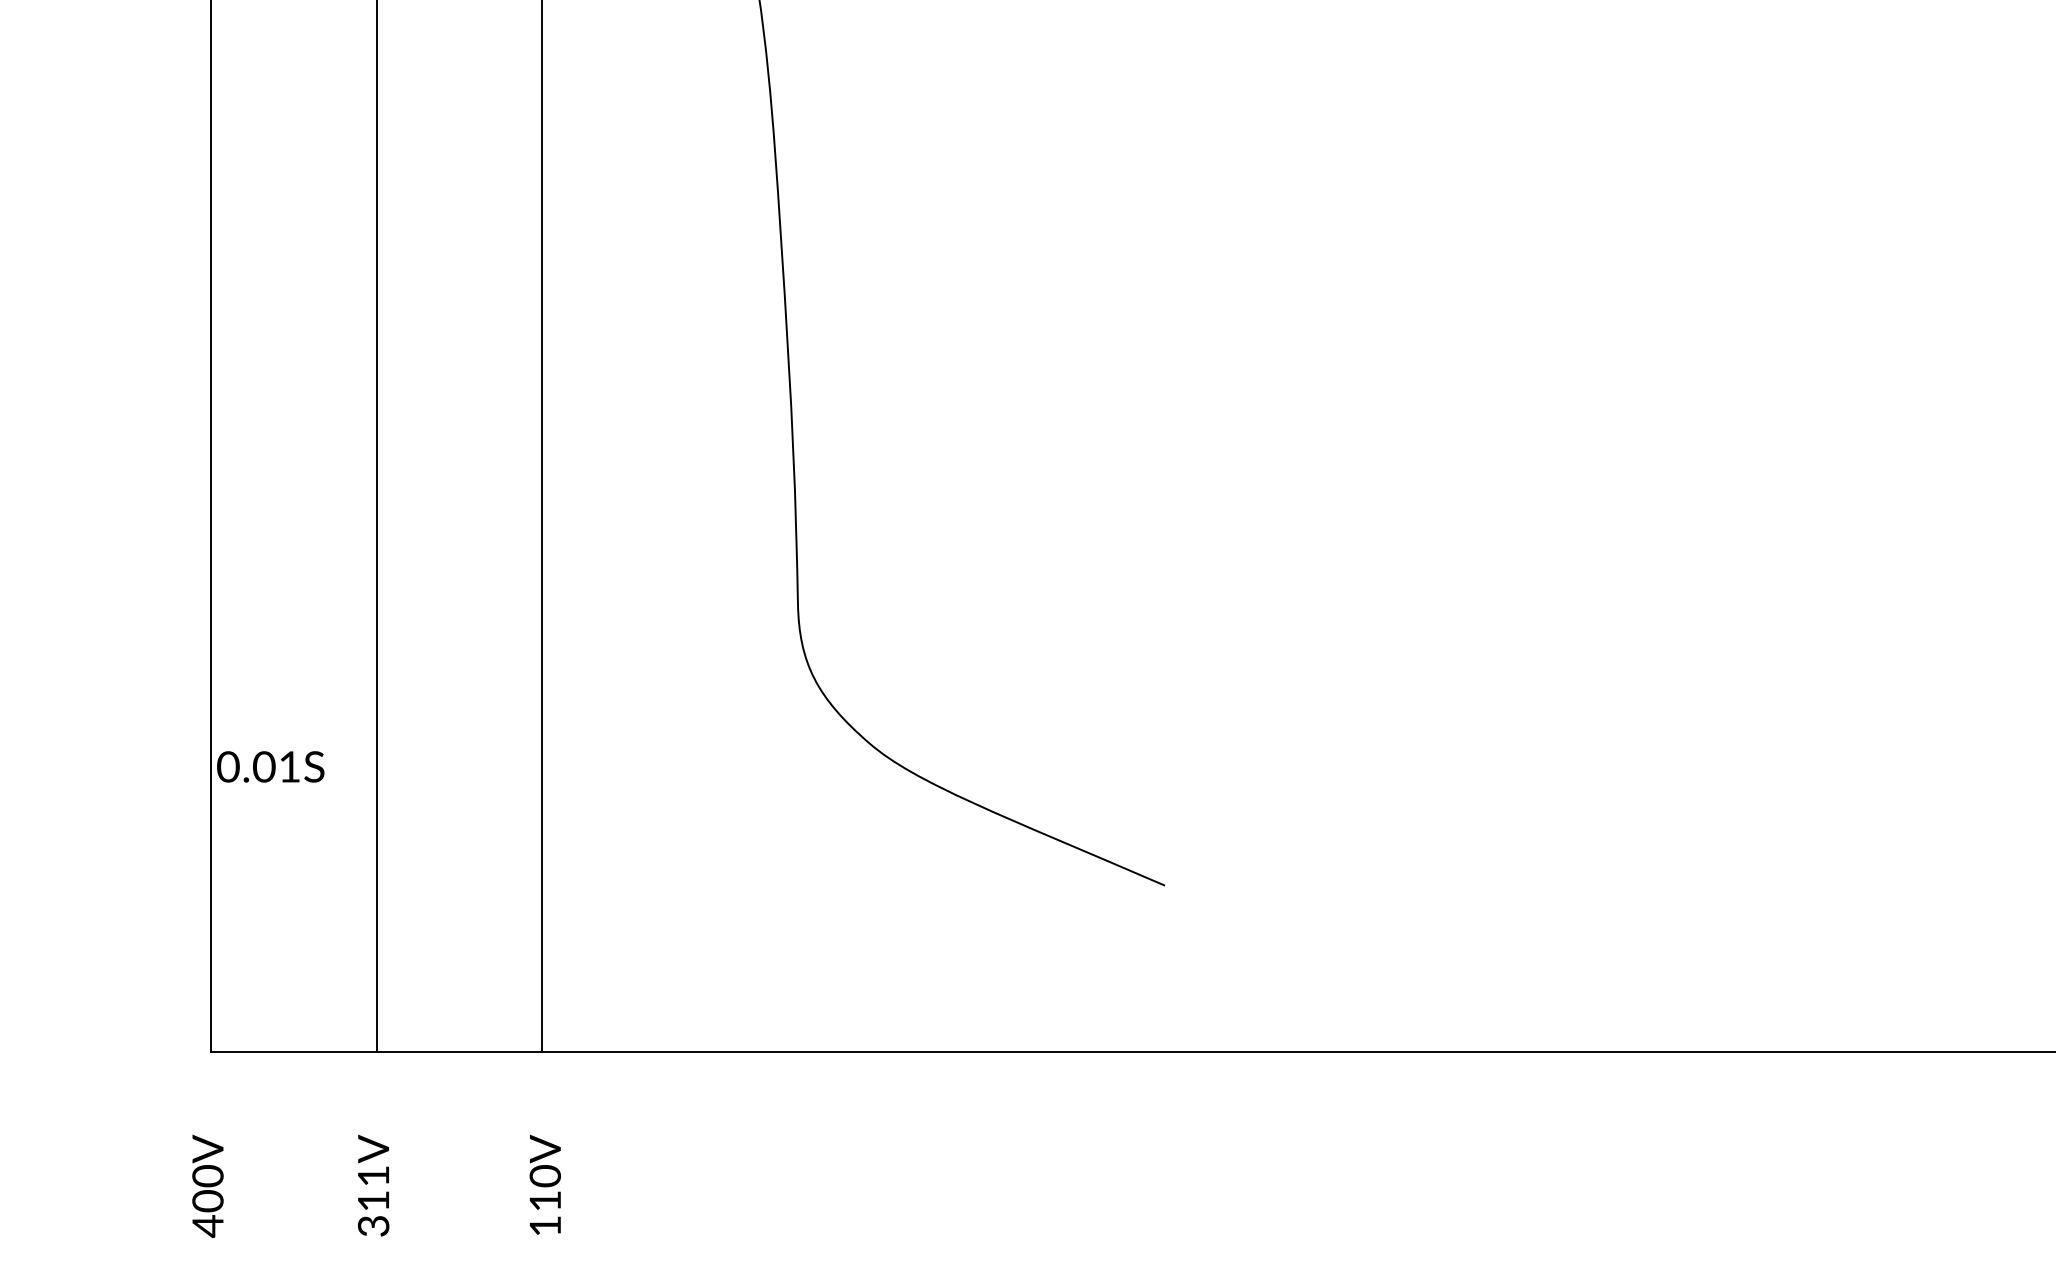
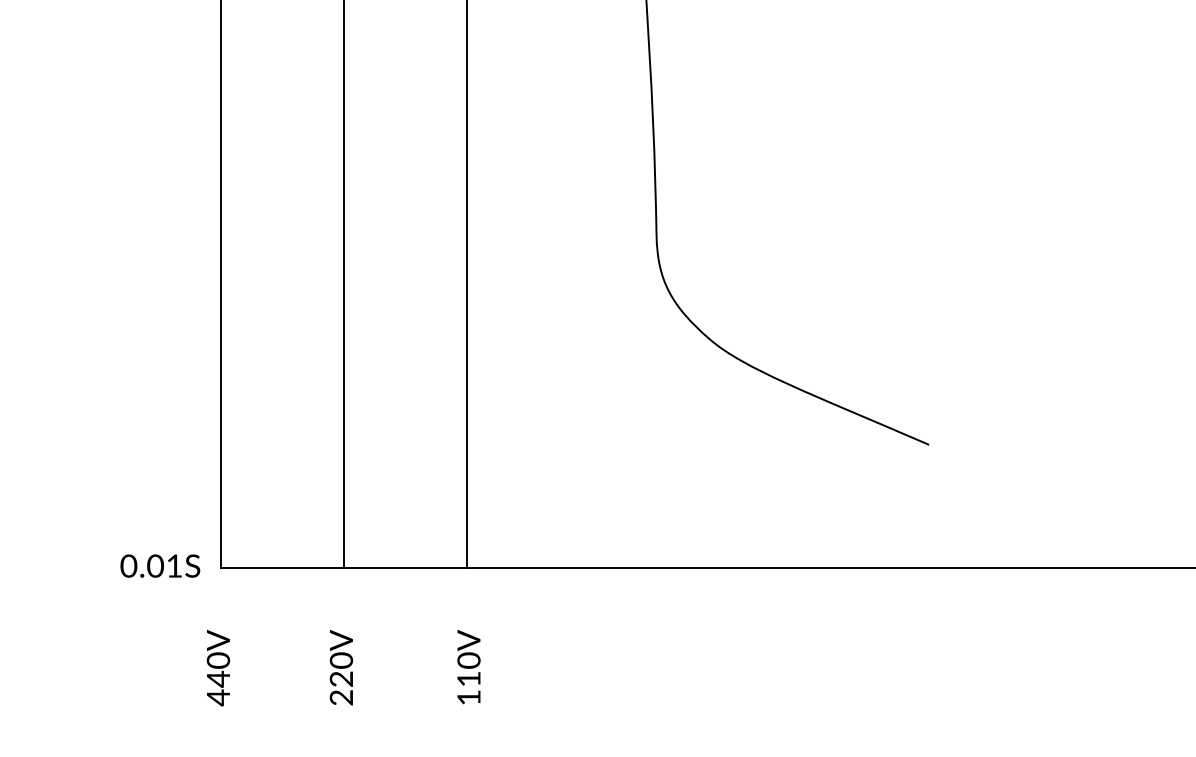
text: (270, 766) -> (160, 565), moved
text: (373, 1200) -> (341, 678), 311V -> 220V
text: (207, 1201) -> (218, 679), 400V -> 440V

